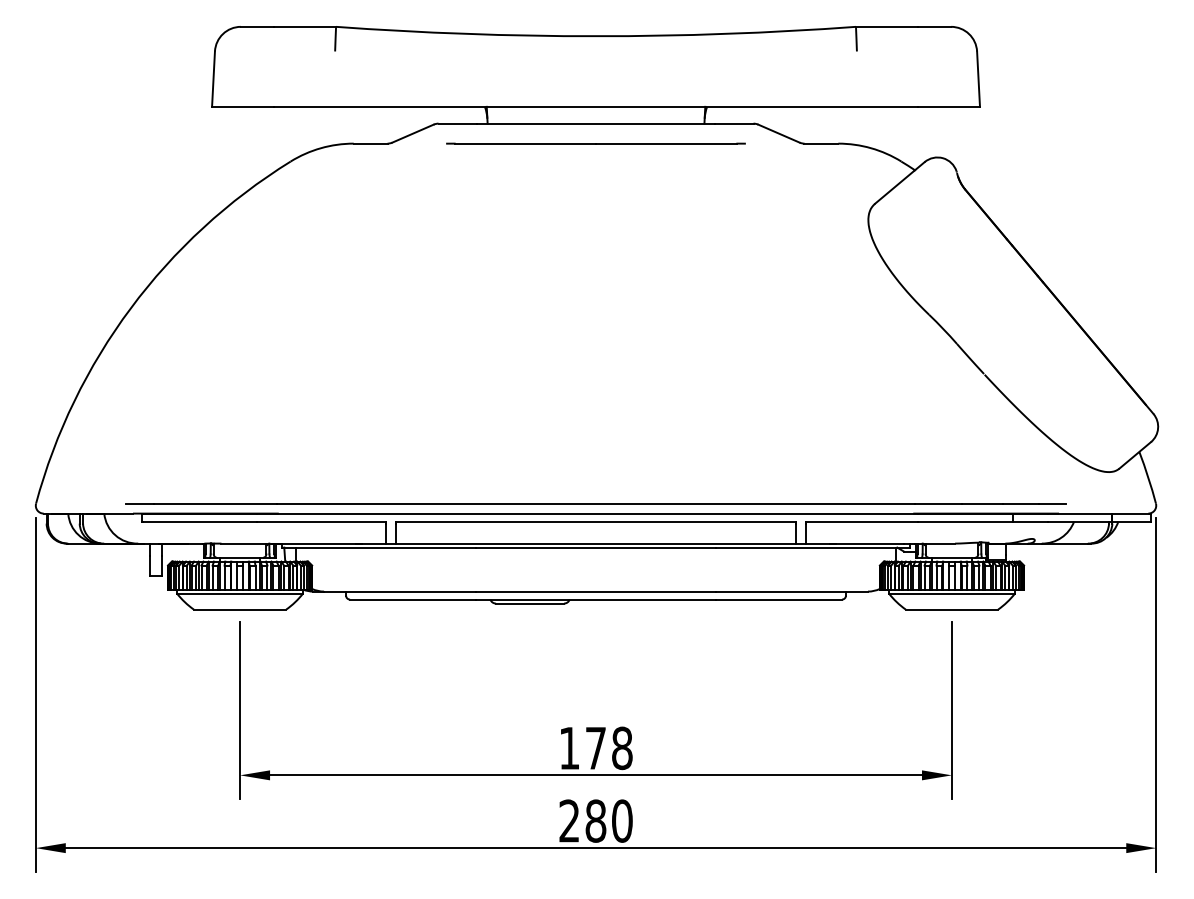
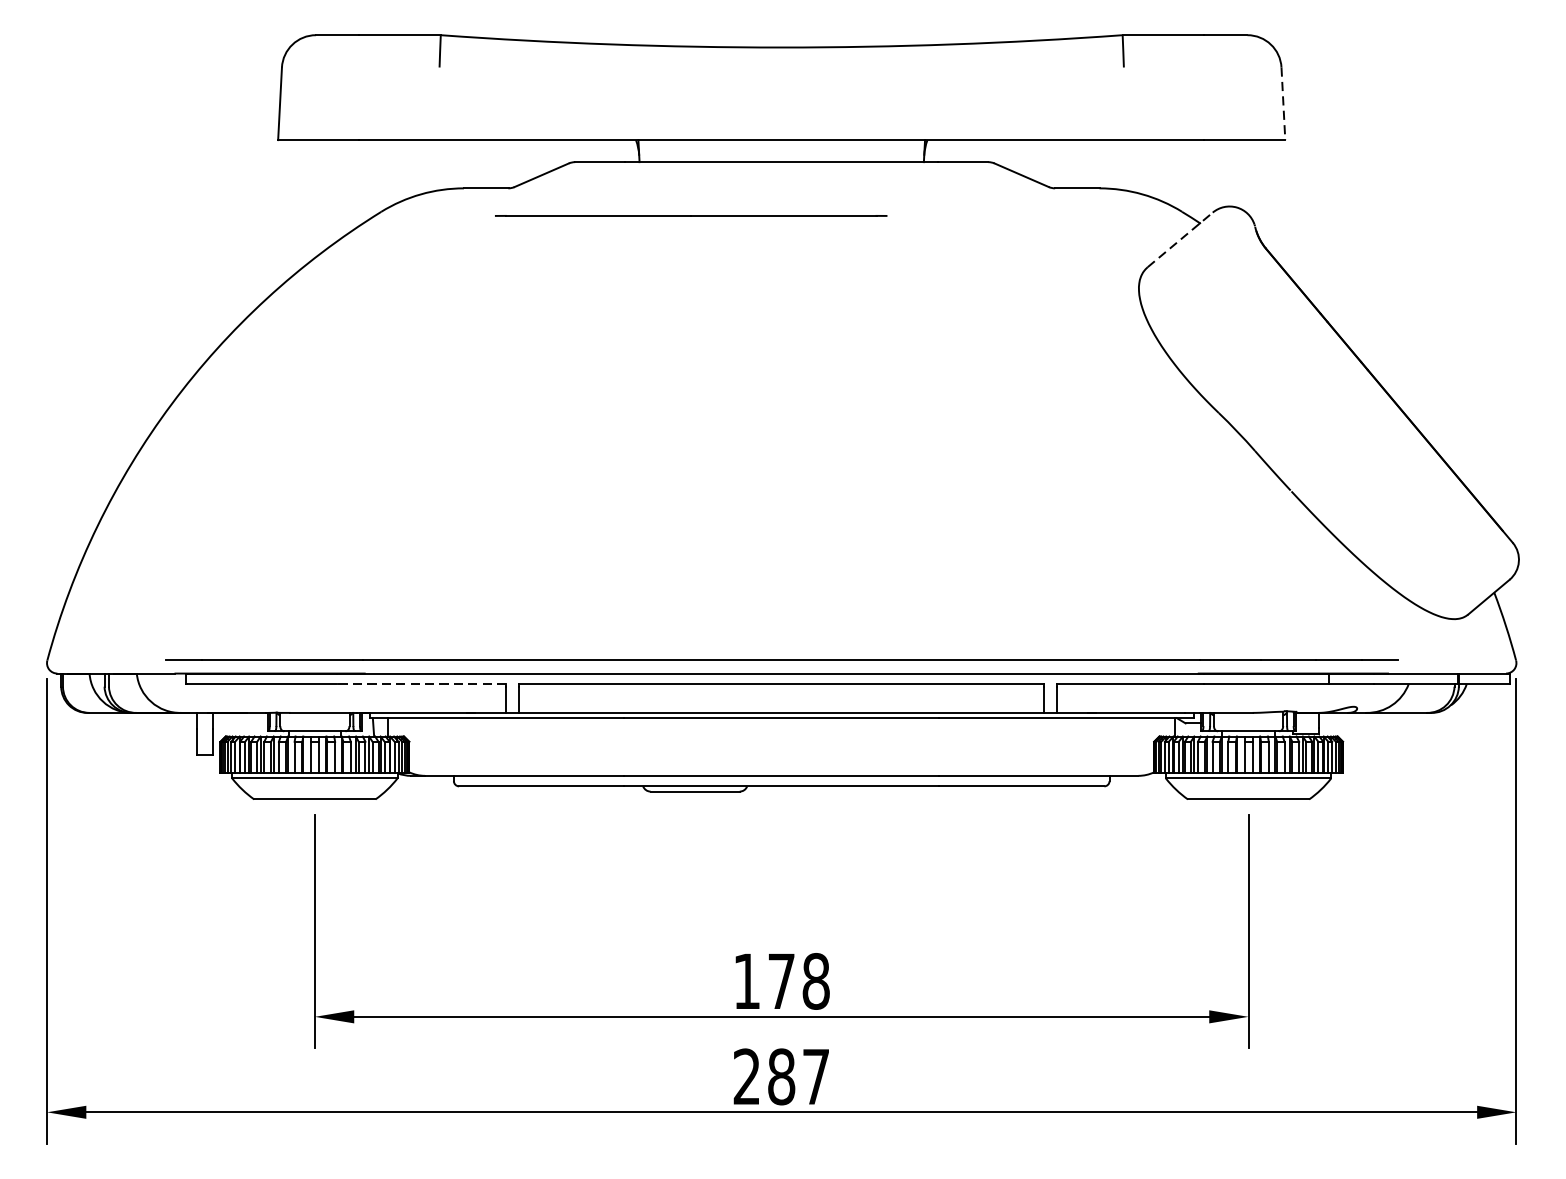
line: (978, 79) -> (1283, 104), solid -> dashed
line: (595, 143) -> (690, 215), moved
line: (900, 182) -> (1181, 239), solid -> dashed
line: (321, 521) -> (421, 683), solid -> dashed
text: (622, 820) -> (816, 1076), 280 -> 287

